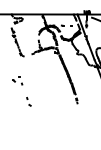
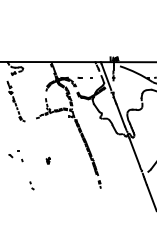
part: (39, 84) -> (47, 160), added
part: (28, 101) -> (31, 185), size x0.62

